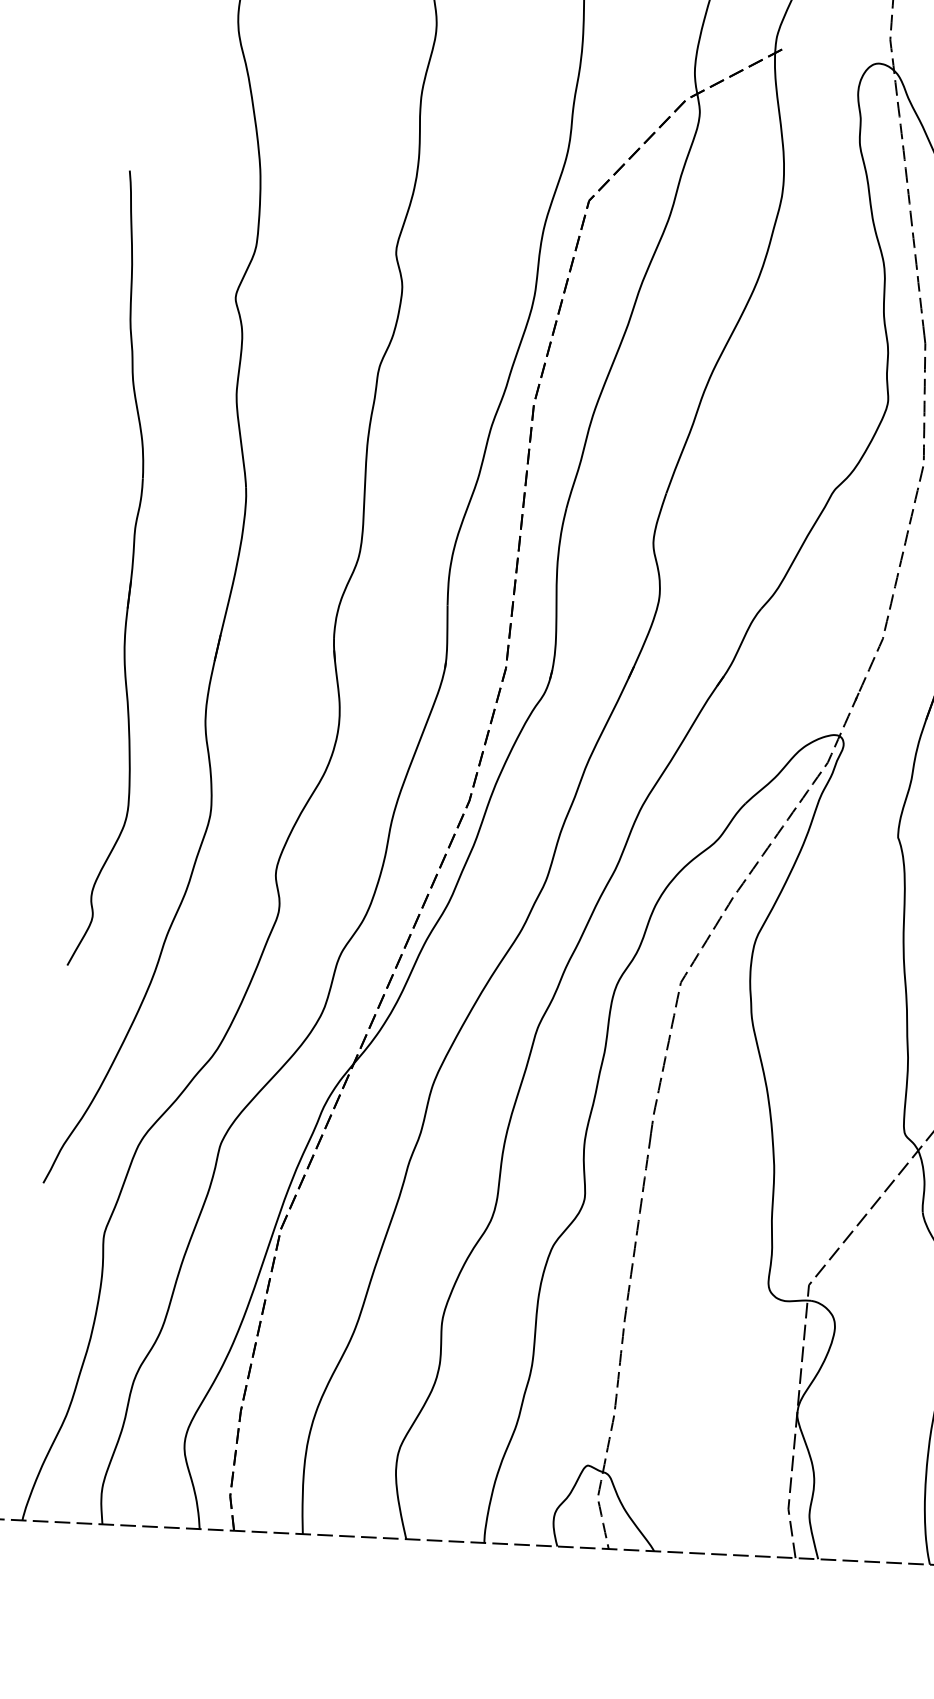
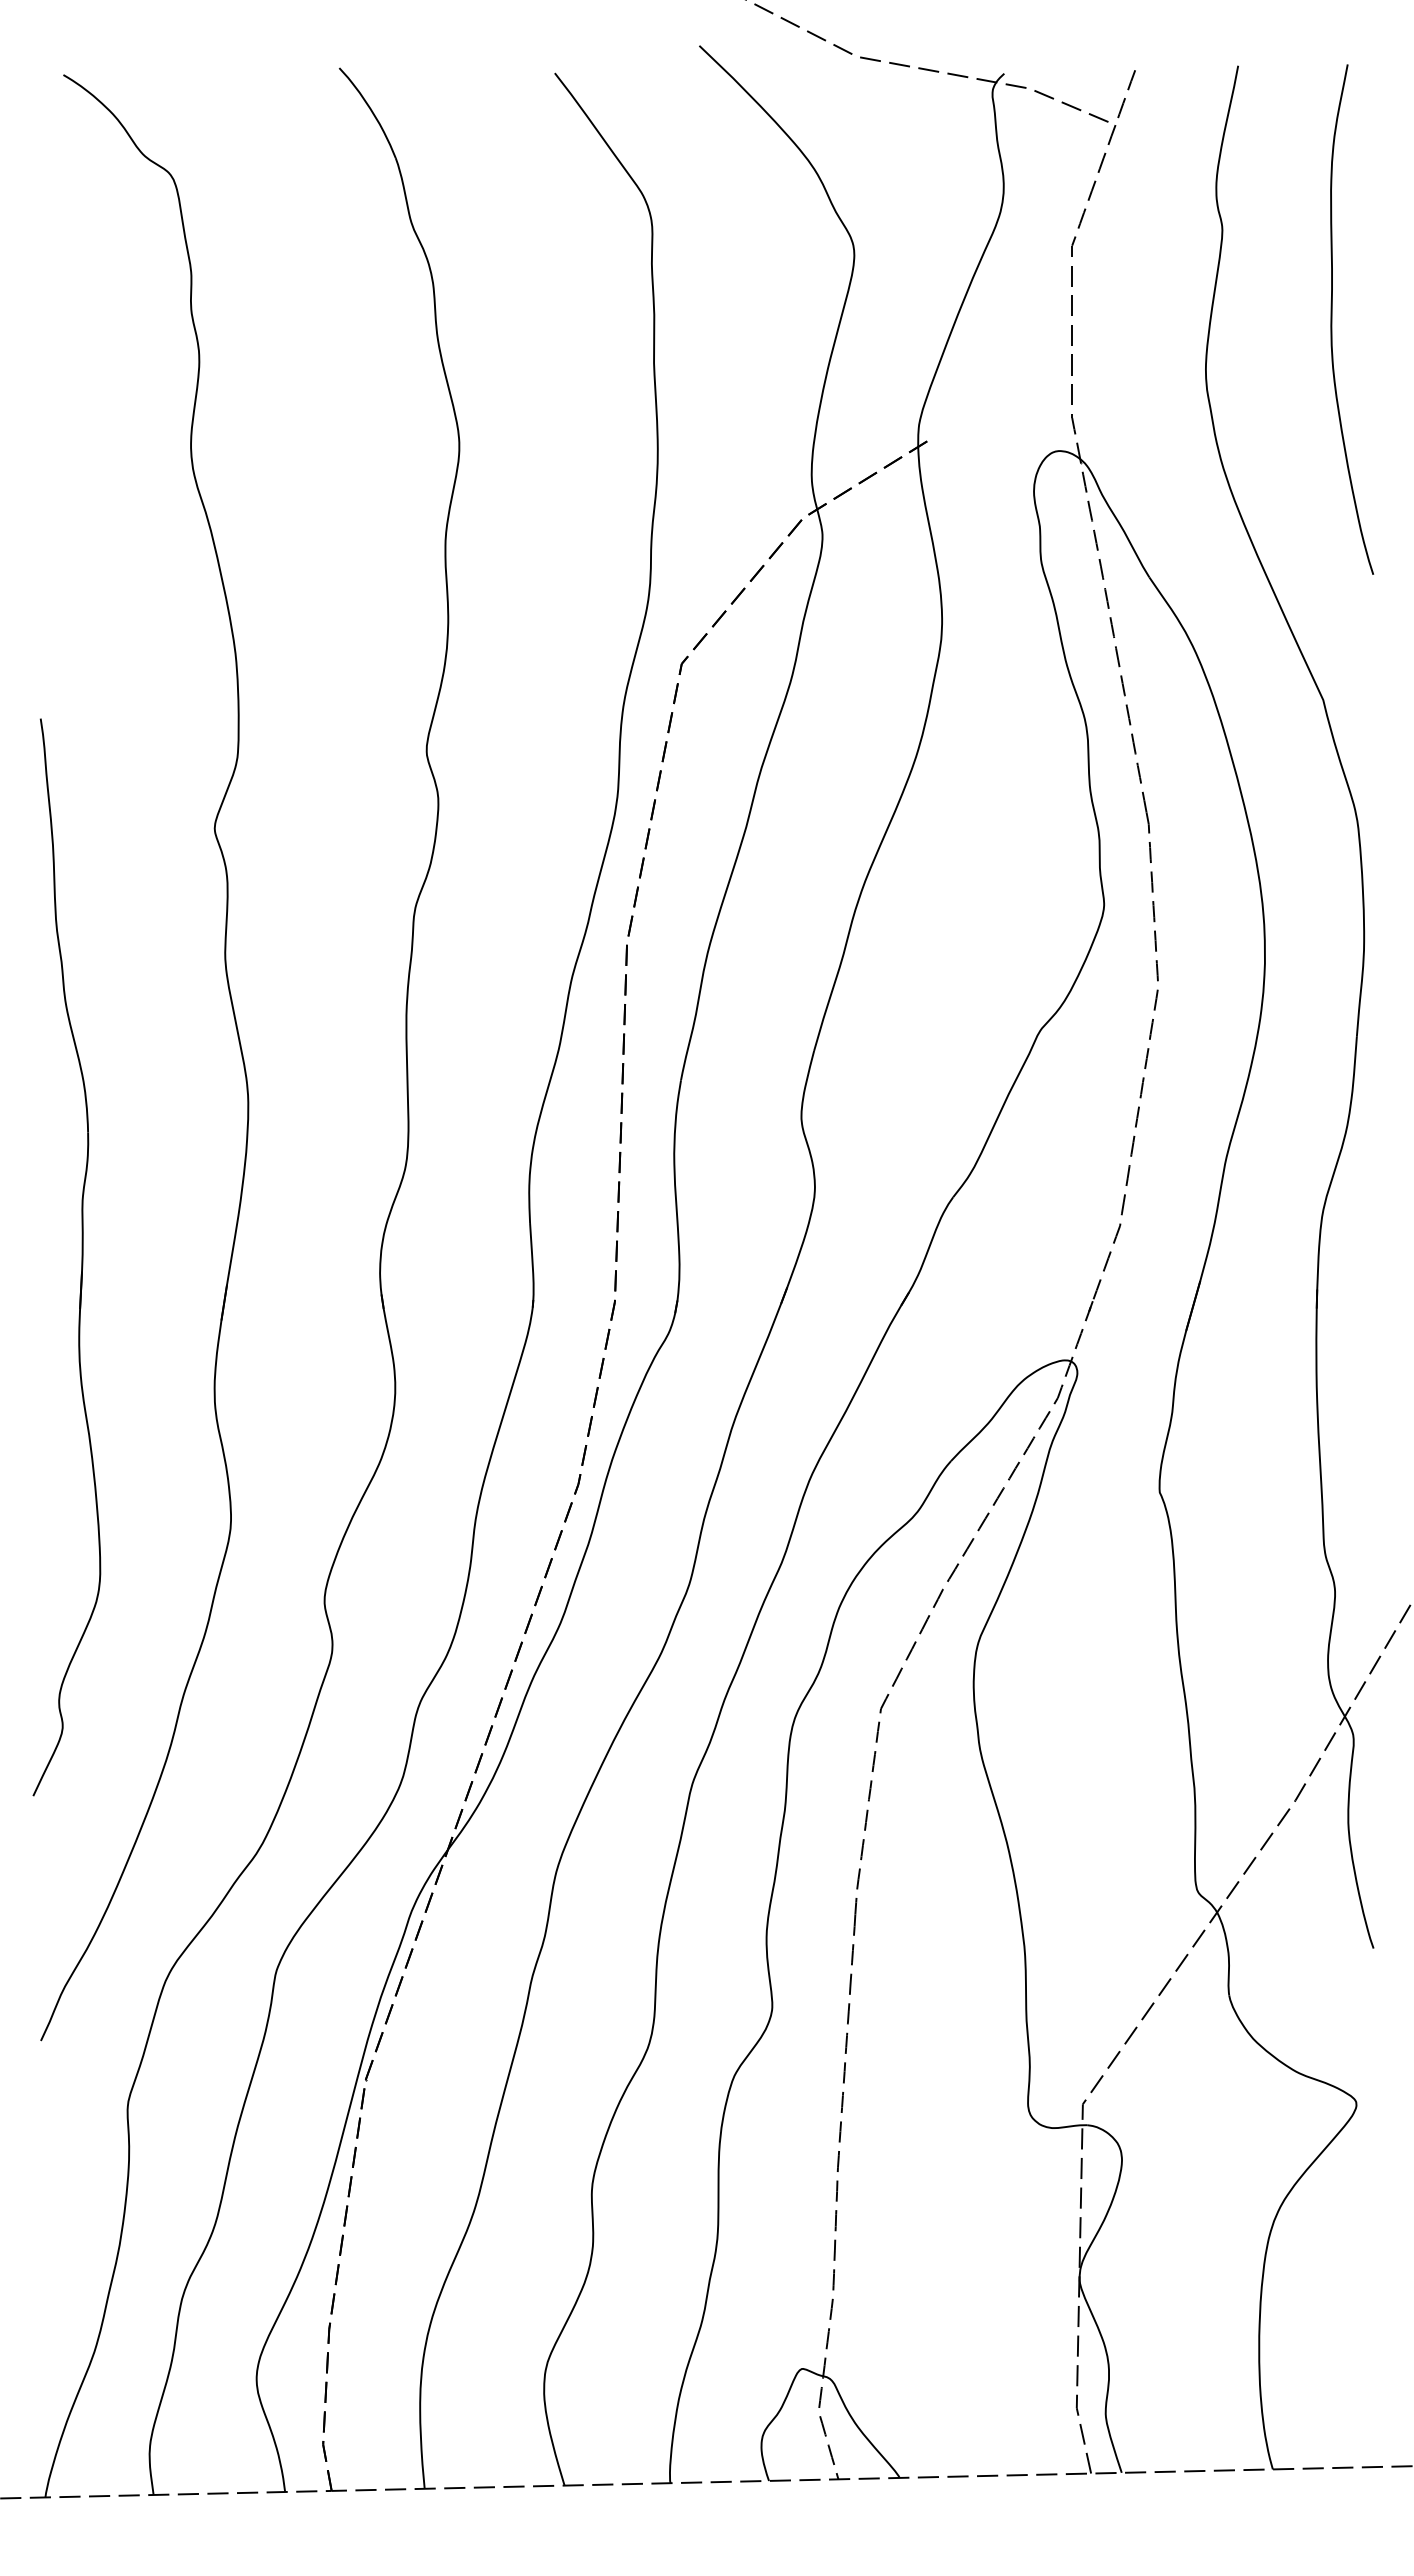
part: (131, 570) -> (81, 1257), moved

